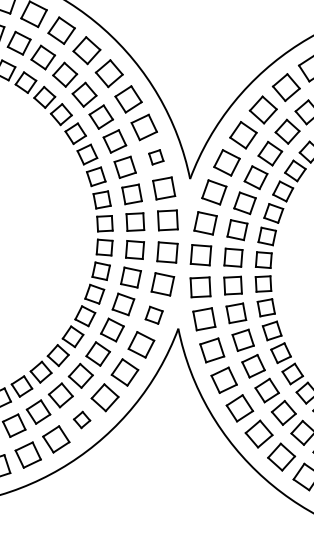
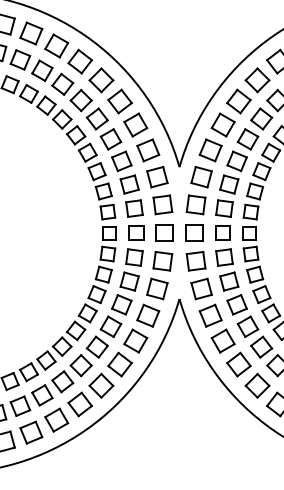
part: (156, 157) -> (148, 150), size x1.67
part: (154, 314) -> (157, 288), size x1.43
part: (82, 419) -> (101, 385), size x1.67

